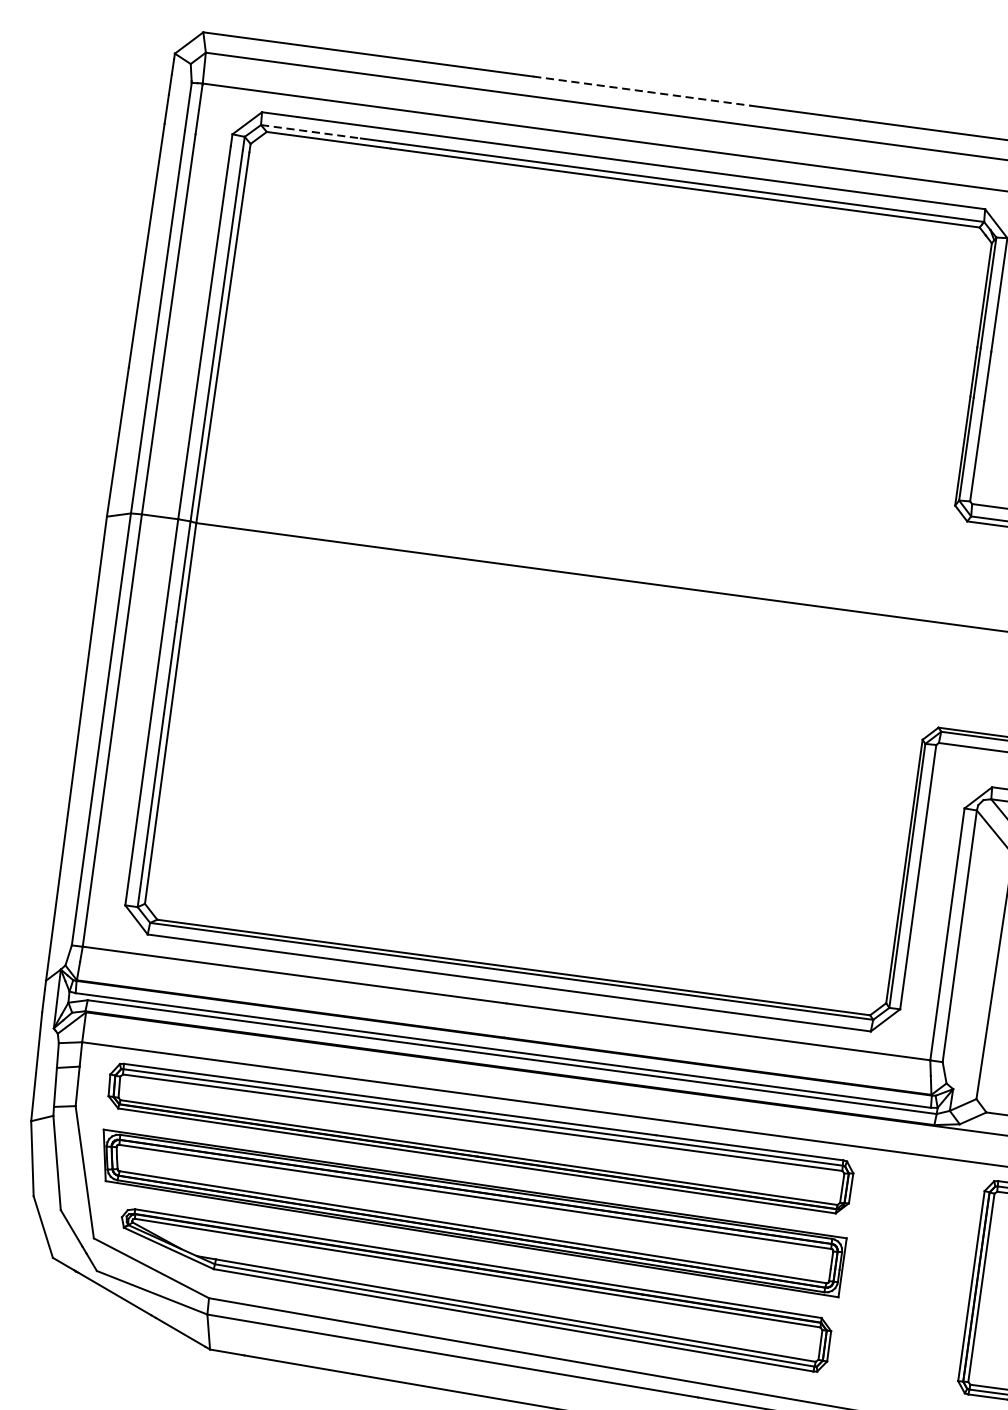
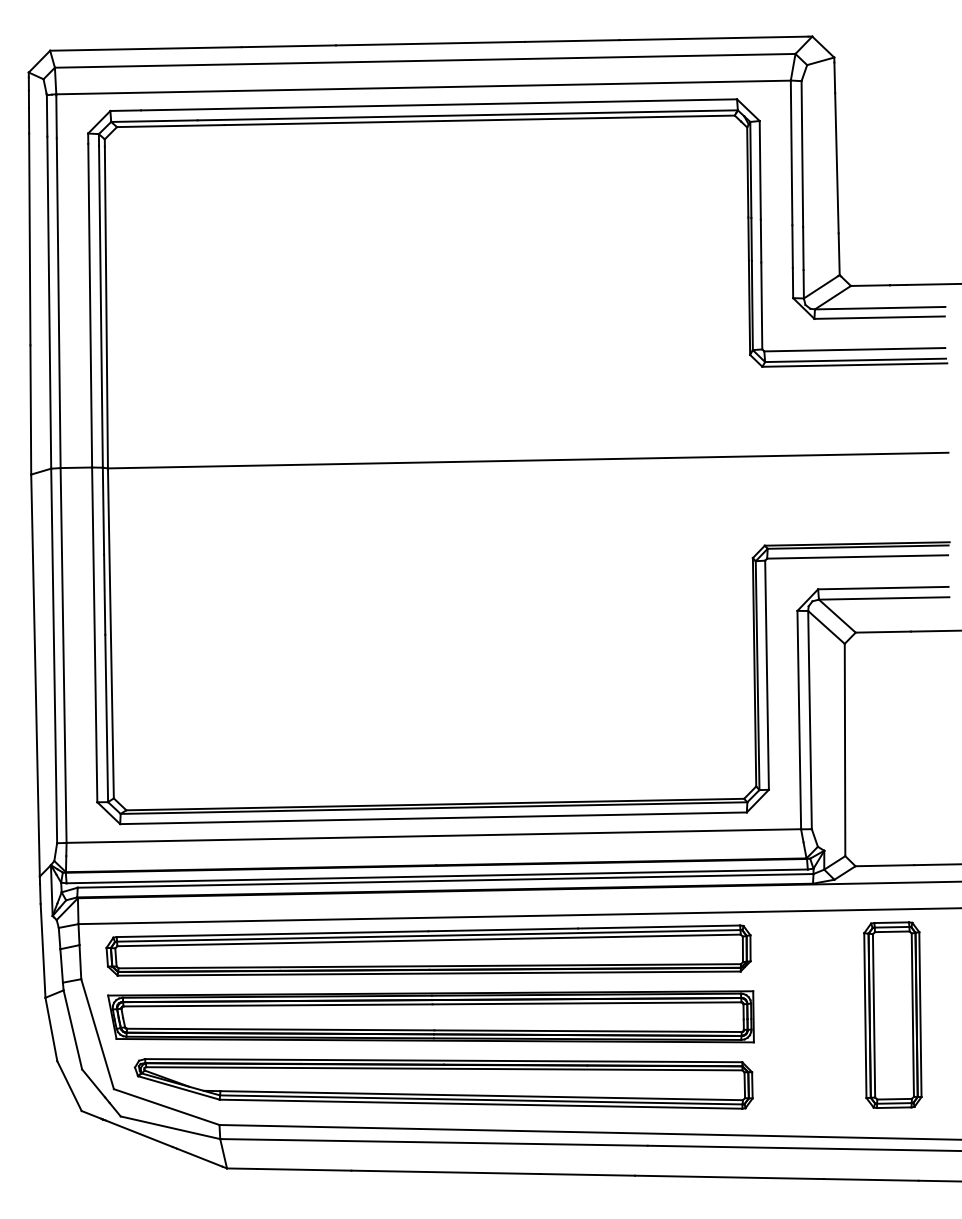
line: (643, 91) -> (431, 43), dashed -> solid
line: (310, 132) -> (154, 121), dashed -> solid

